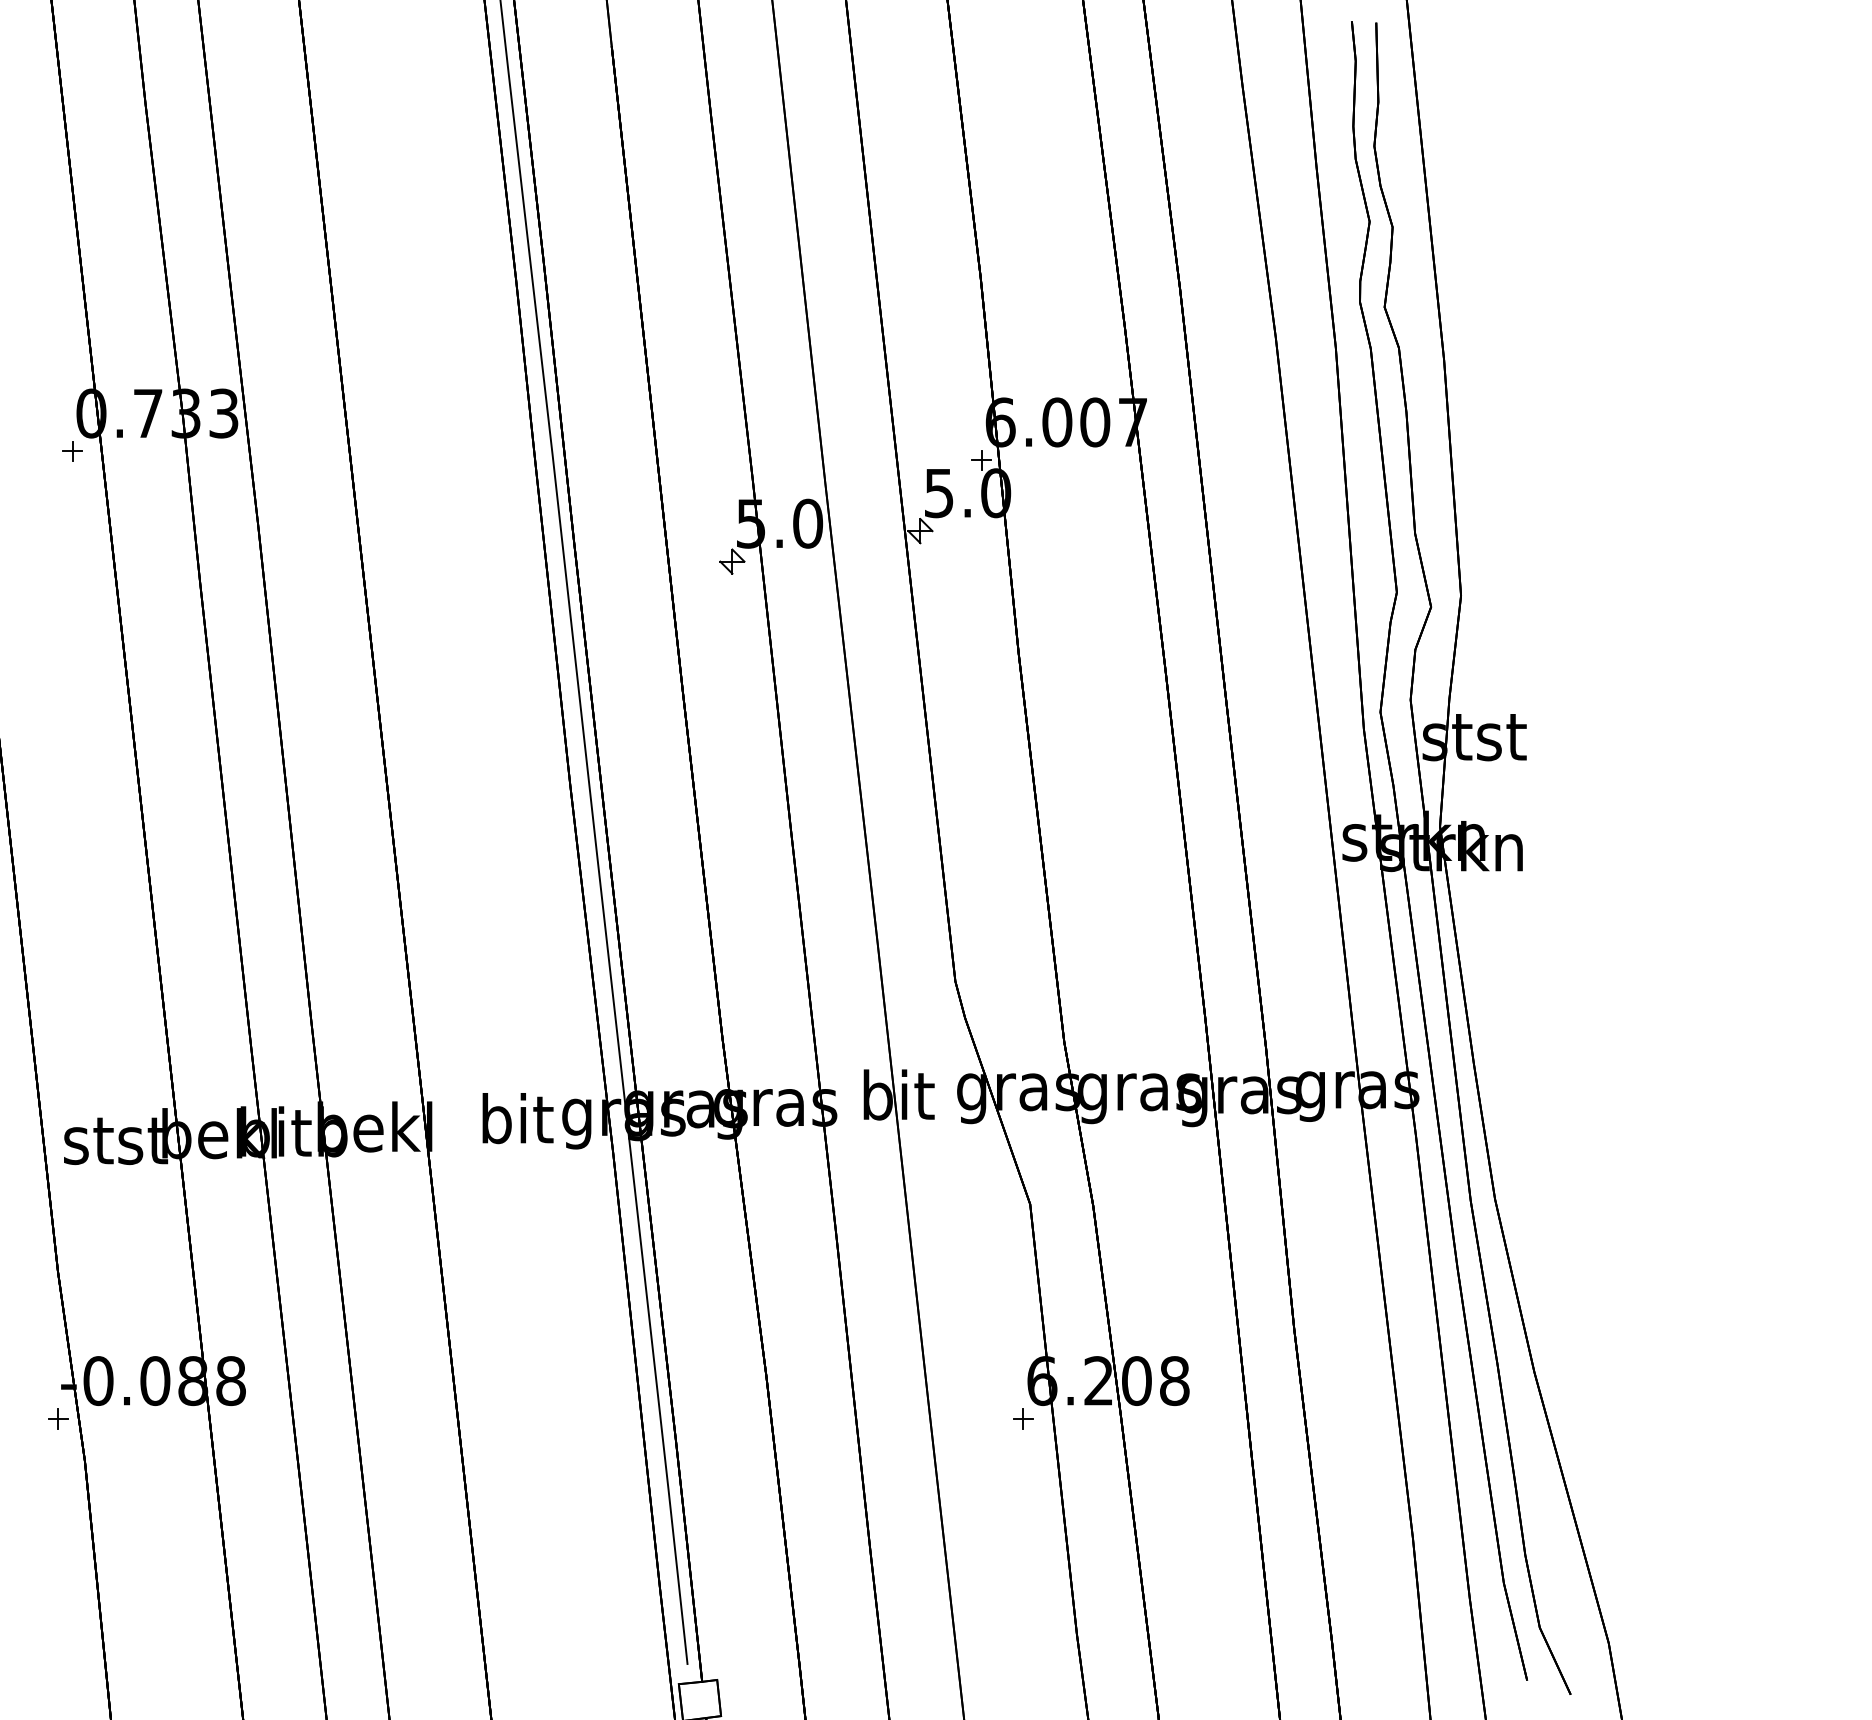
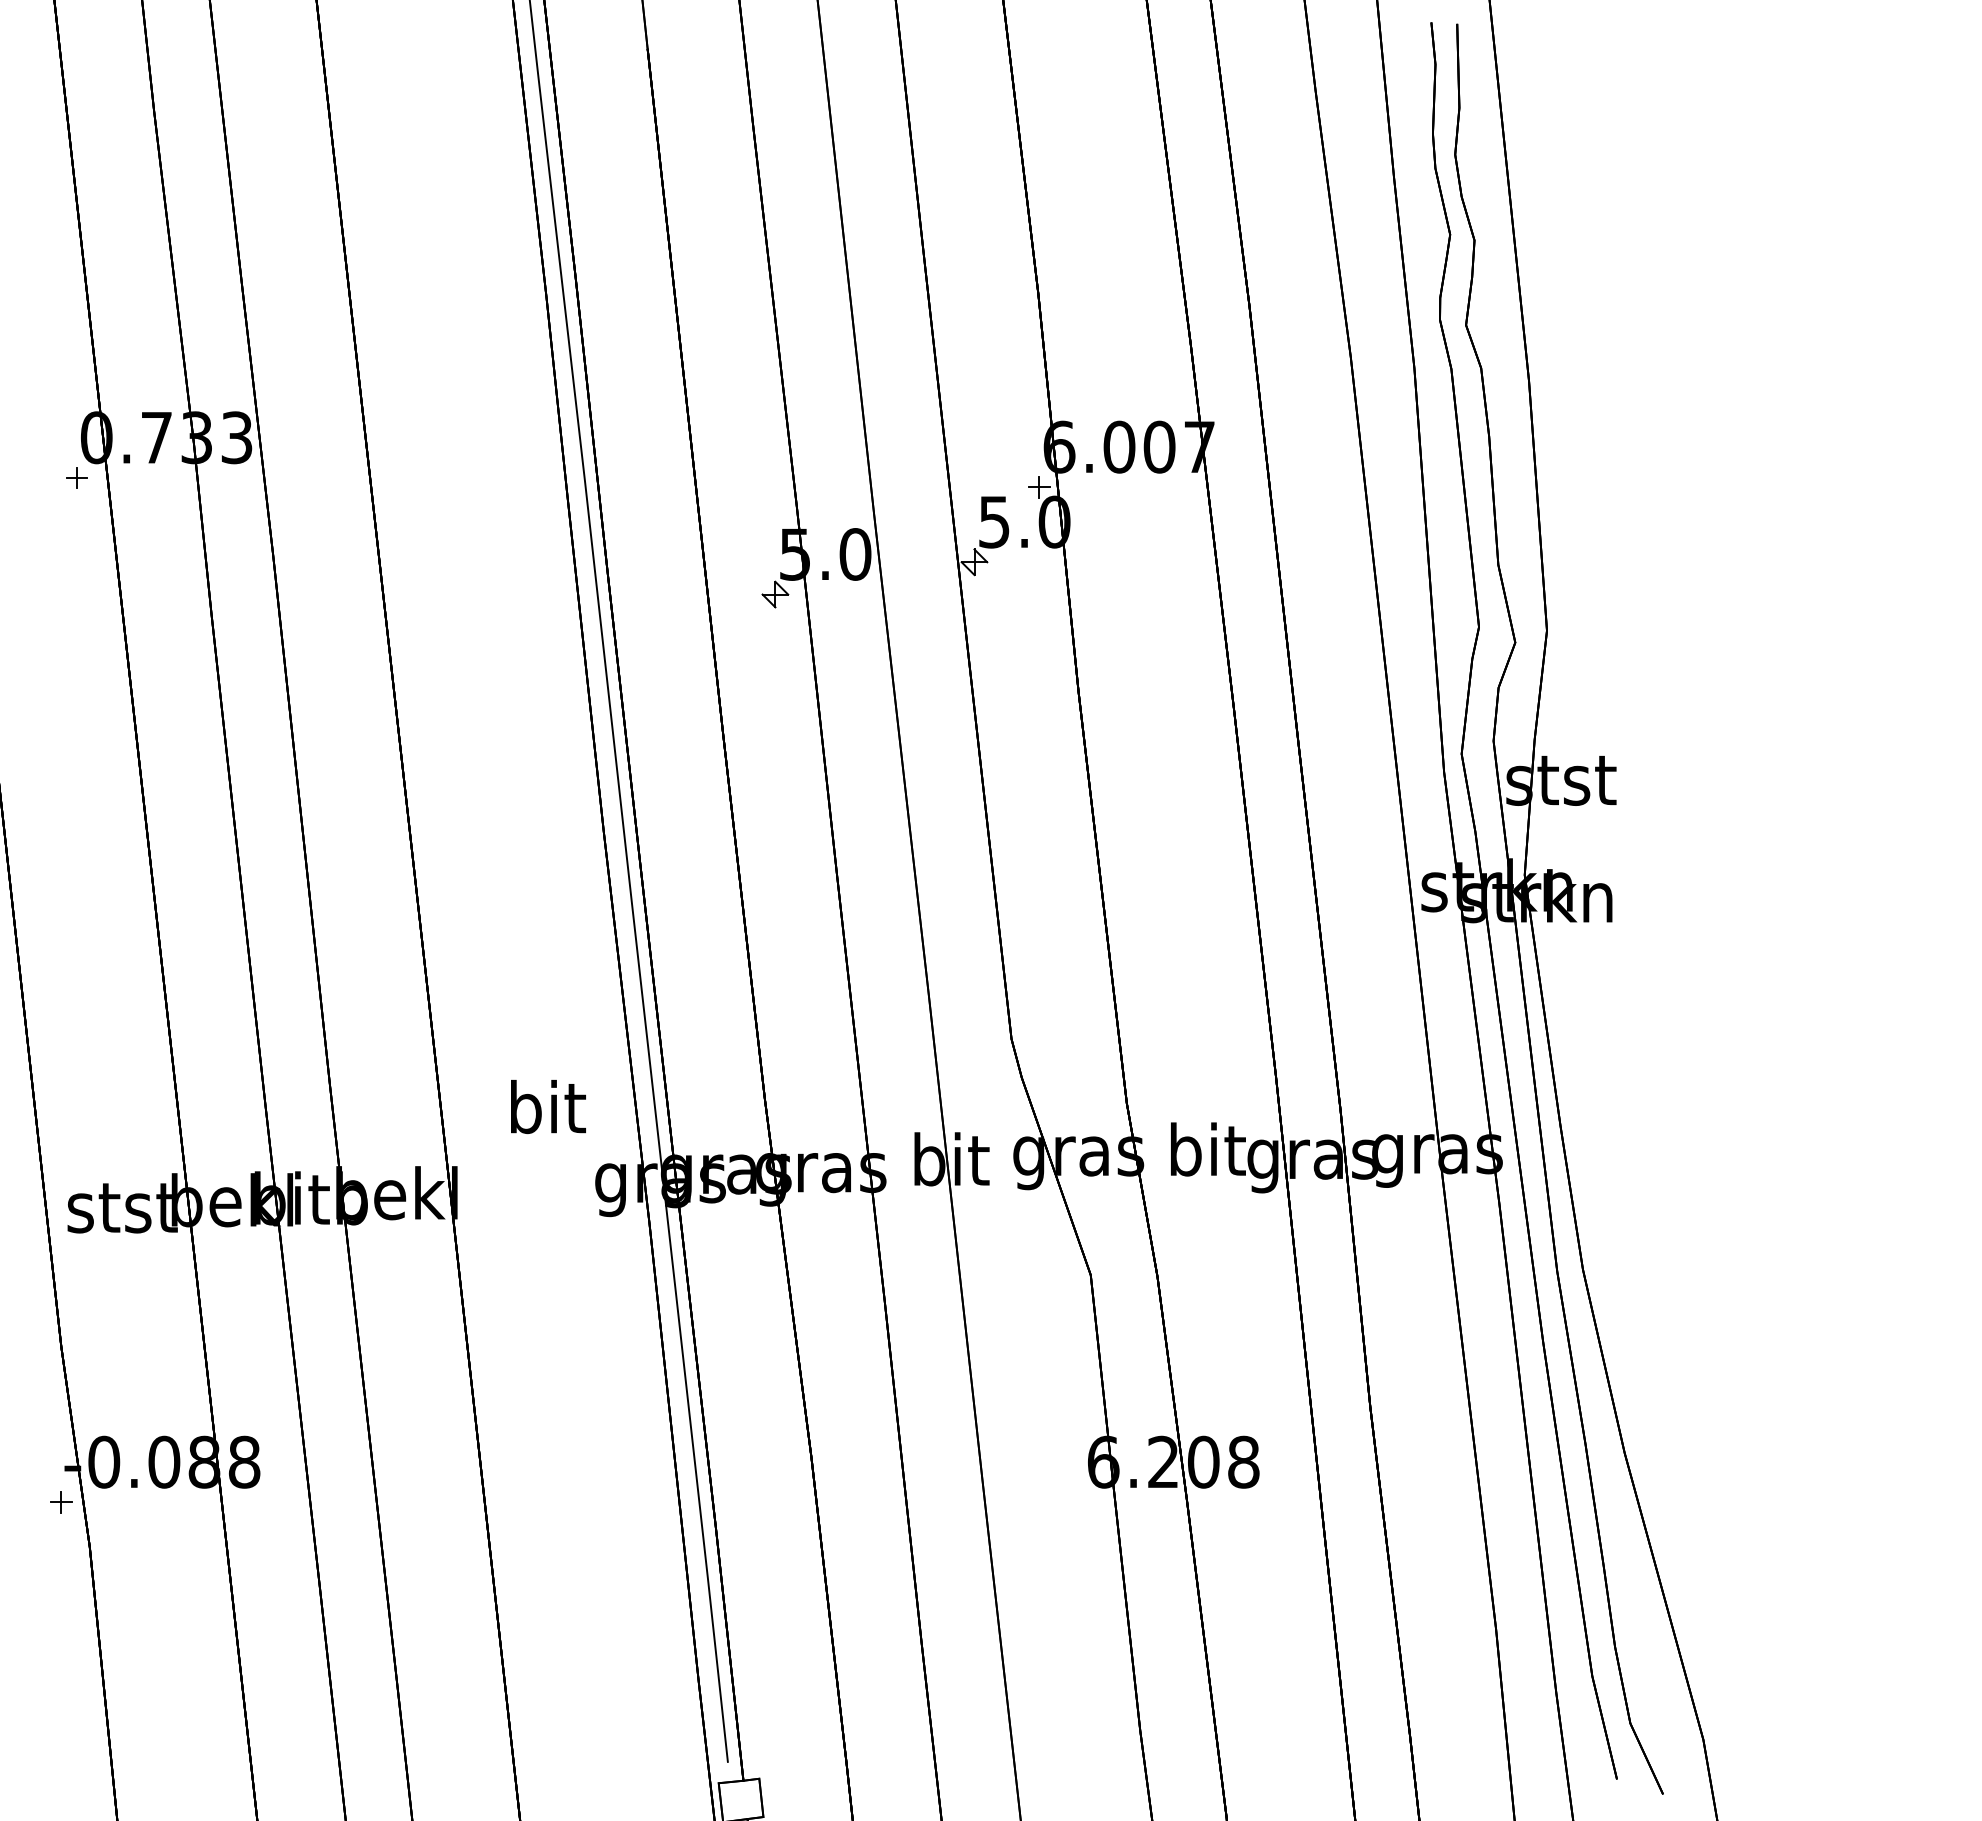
text: (1139, 1092) -> (1206, 1156), gras -> bit
text: (517, 1118) -> (547, 1106), moved
part: (1023, 1418) -> (1083, 1501), removed

